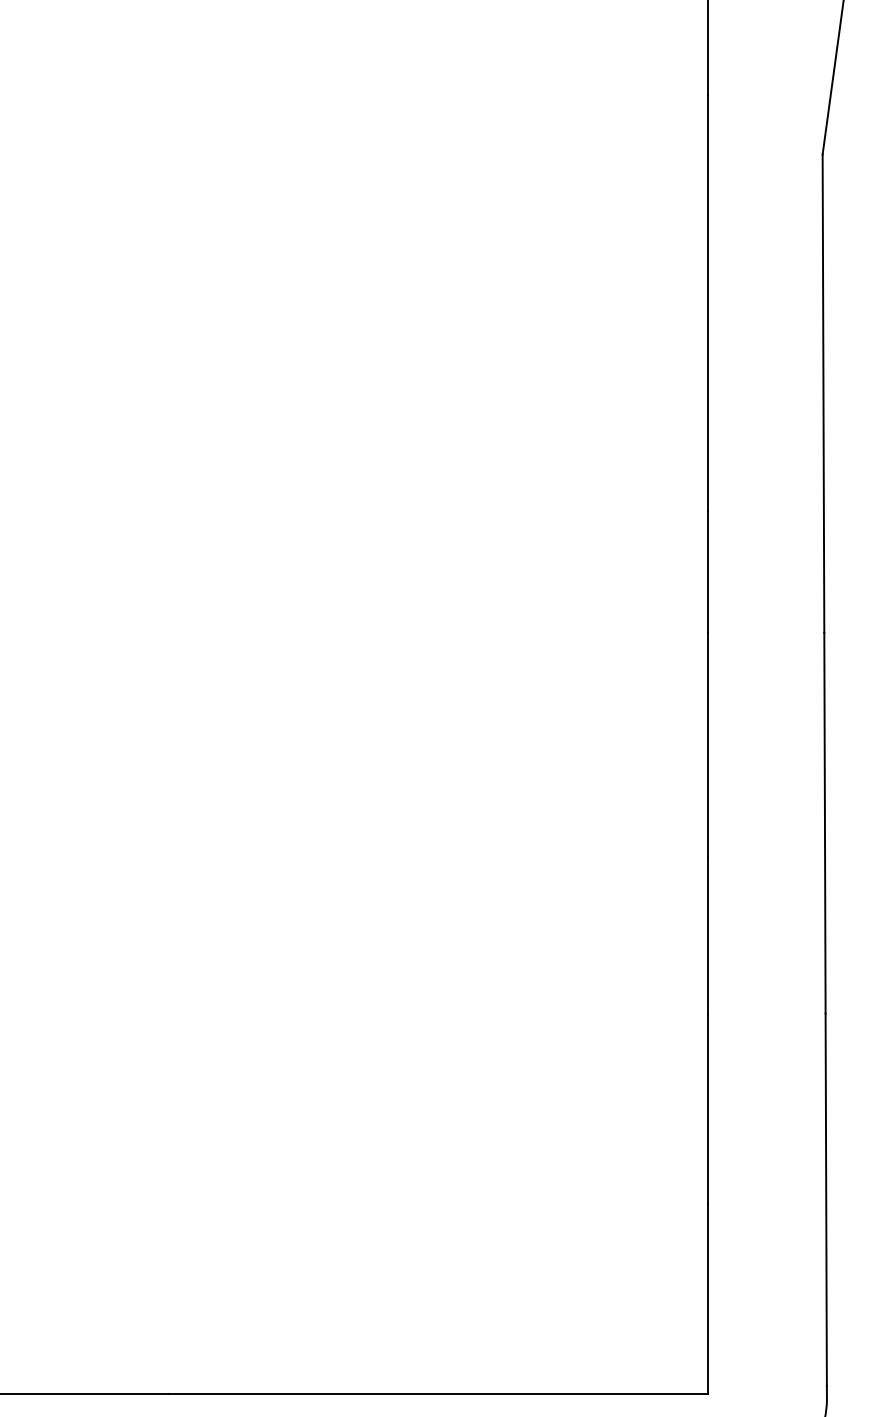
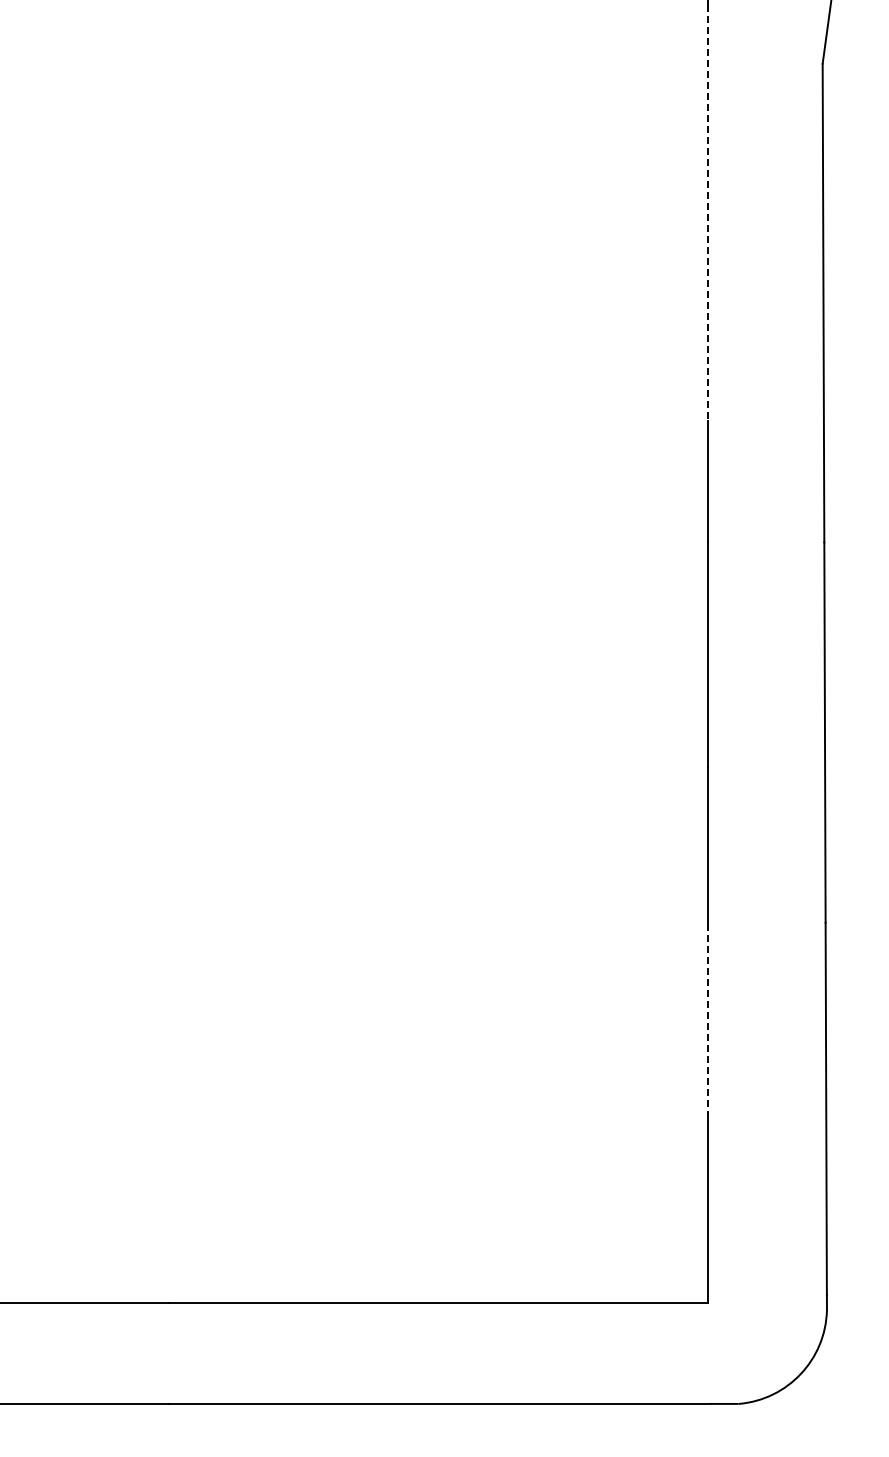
line: (707, 303) -> (707, 212), solid -> dashed
line: (707, 1109) -> (707, 1018), solid -> dashed

